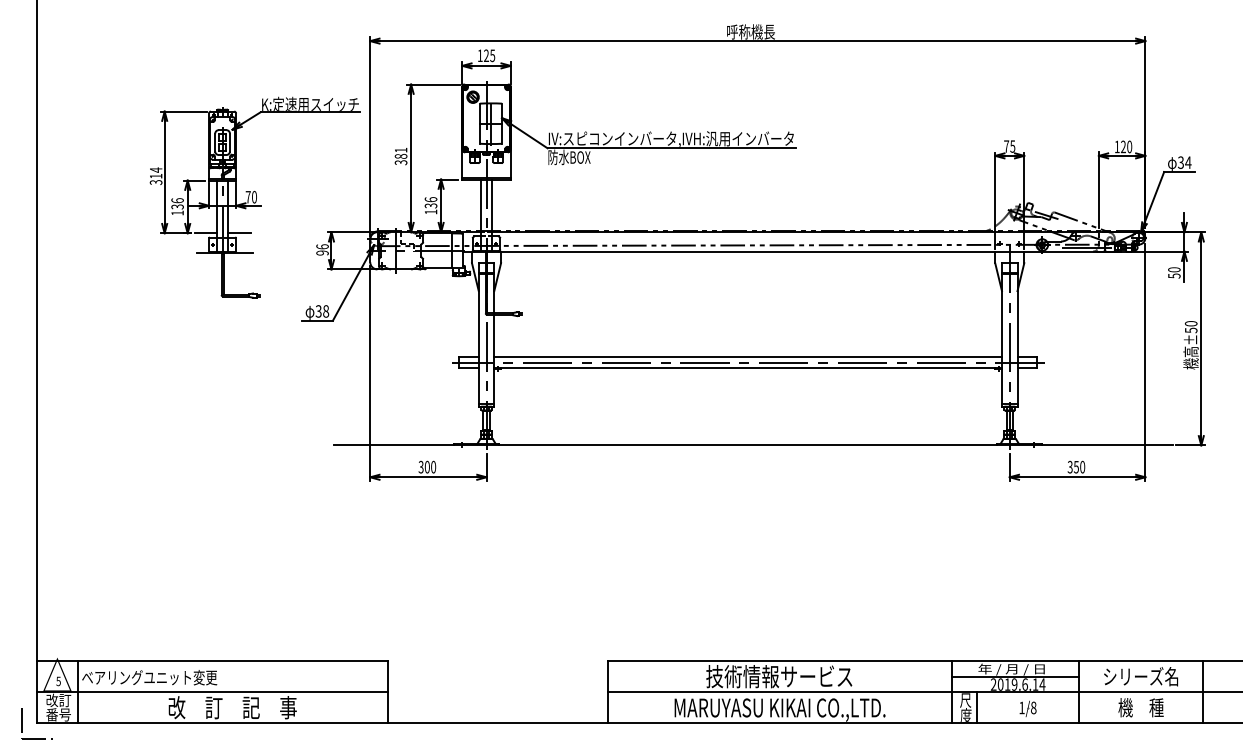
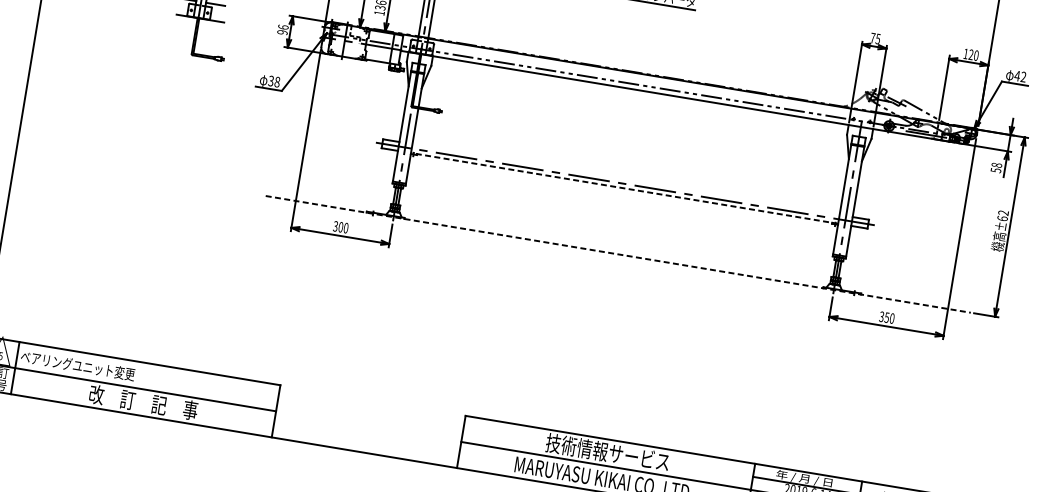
text: (1184, 162) -> (1020, 76), 34 -> 42
text: (1174, 269) -> (997, 165), 50 -> 58
text: (1190, 327) -> (1002, 216), ±50 -> ±62
line: (748, 357) -> (626, 179), removed
line: (748, 367) -> (624, 188), solid -> dashed
line: (753, 445) -> (618, 254), solid -> dashed

